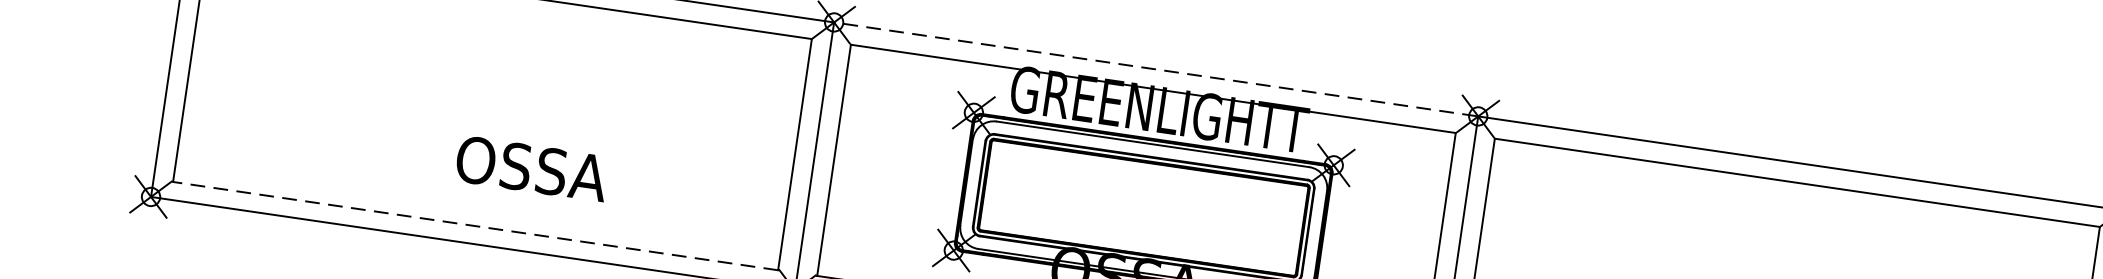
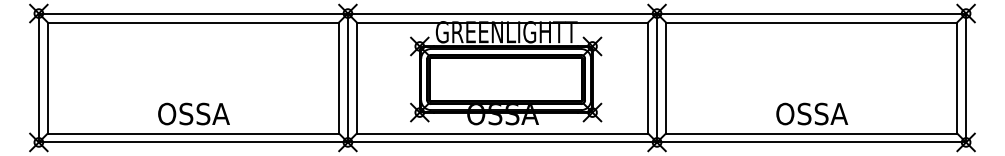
line: (1156, 69) -> (502, 13), dashed -> solid
text: (531, 167) -> (193, 113), moved
line: (473, 225) -> (192, 133), dashed -> solid

